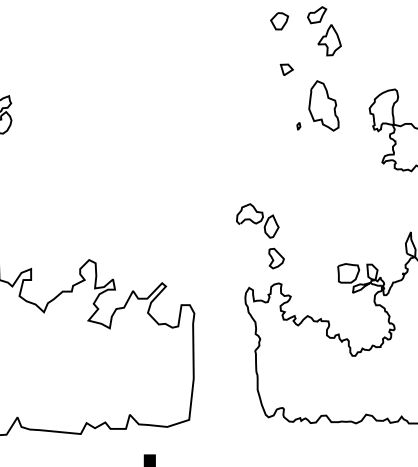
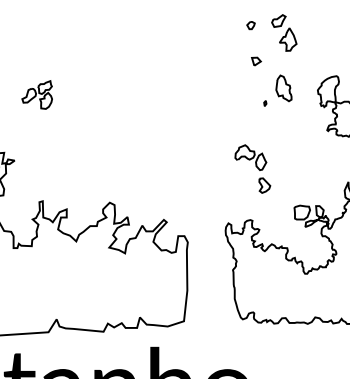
part: (278, 21) -> (250, 25), size x0.6
part: (323, 106) -> (283, 88), size x0.7
part: (259, 235) -> (252, 168), moved

